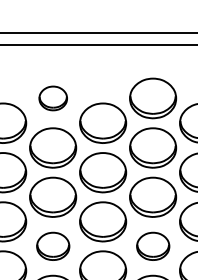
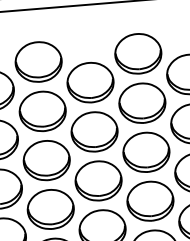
part: (53, 98) -> (39, 62), size x1.67
part: (53, 246) -> (51, 209), size x1.43
part: (153, 246) -> (150, 201), size x1.43

